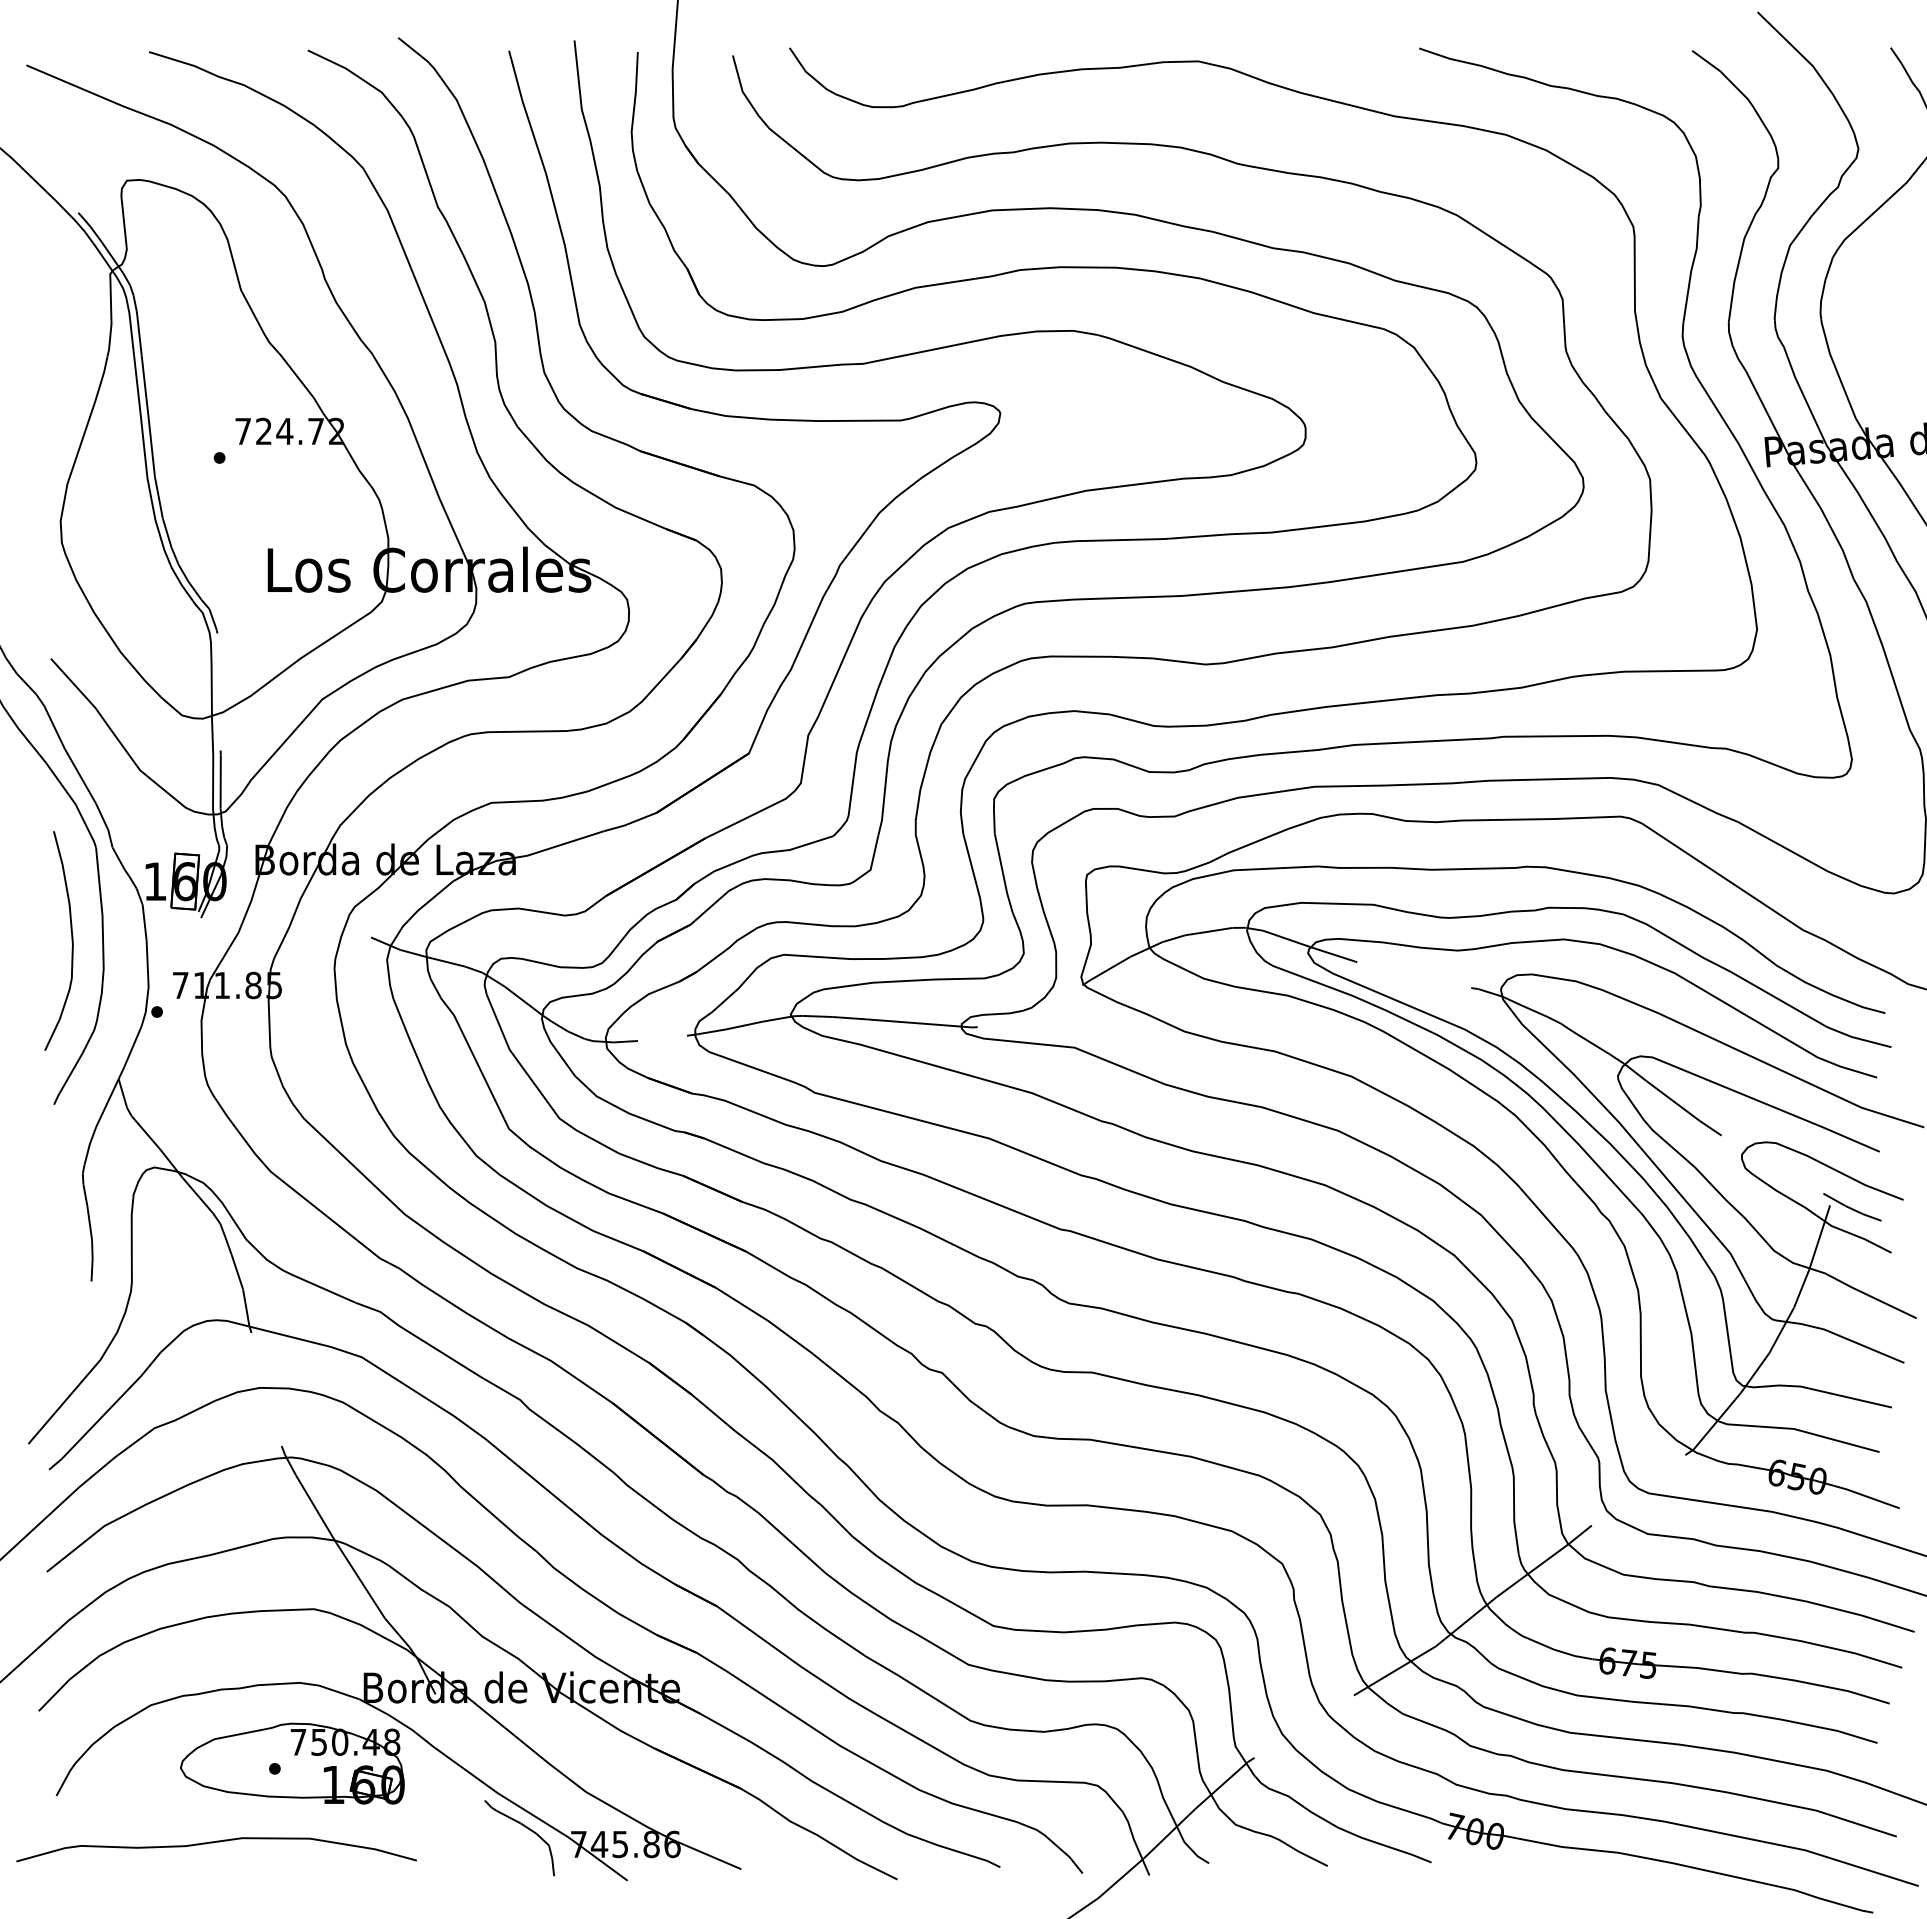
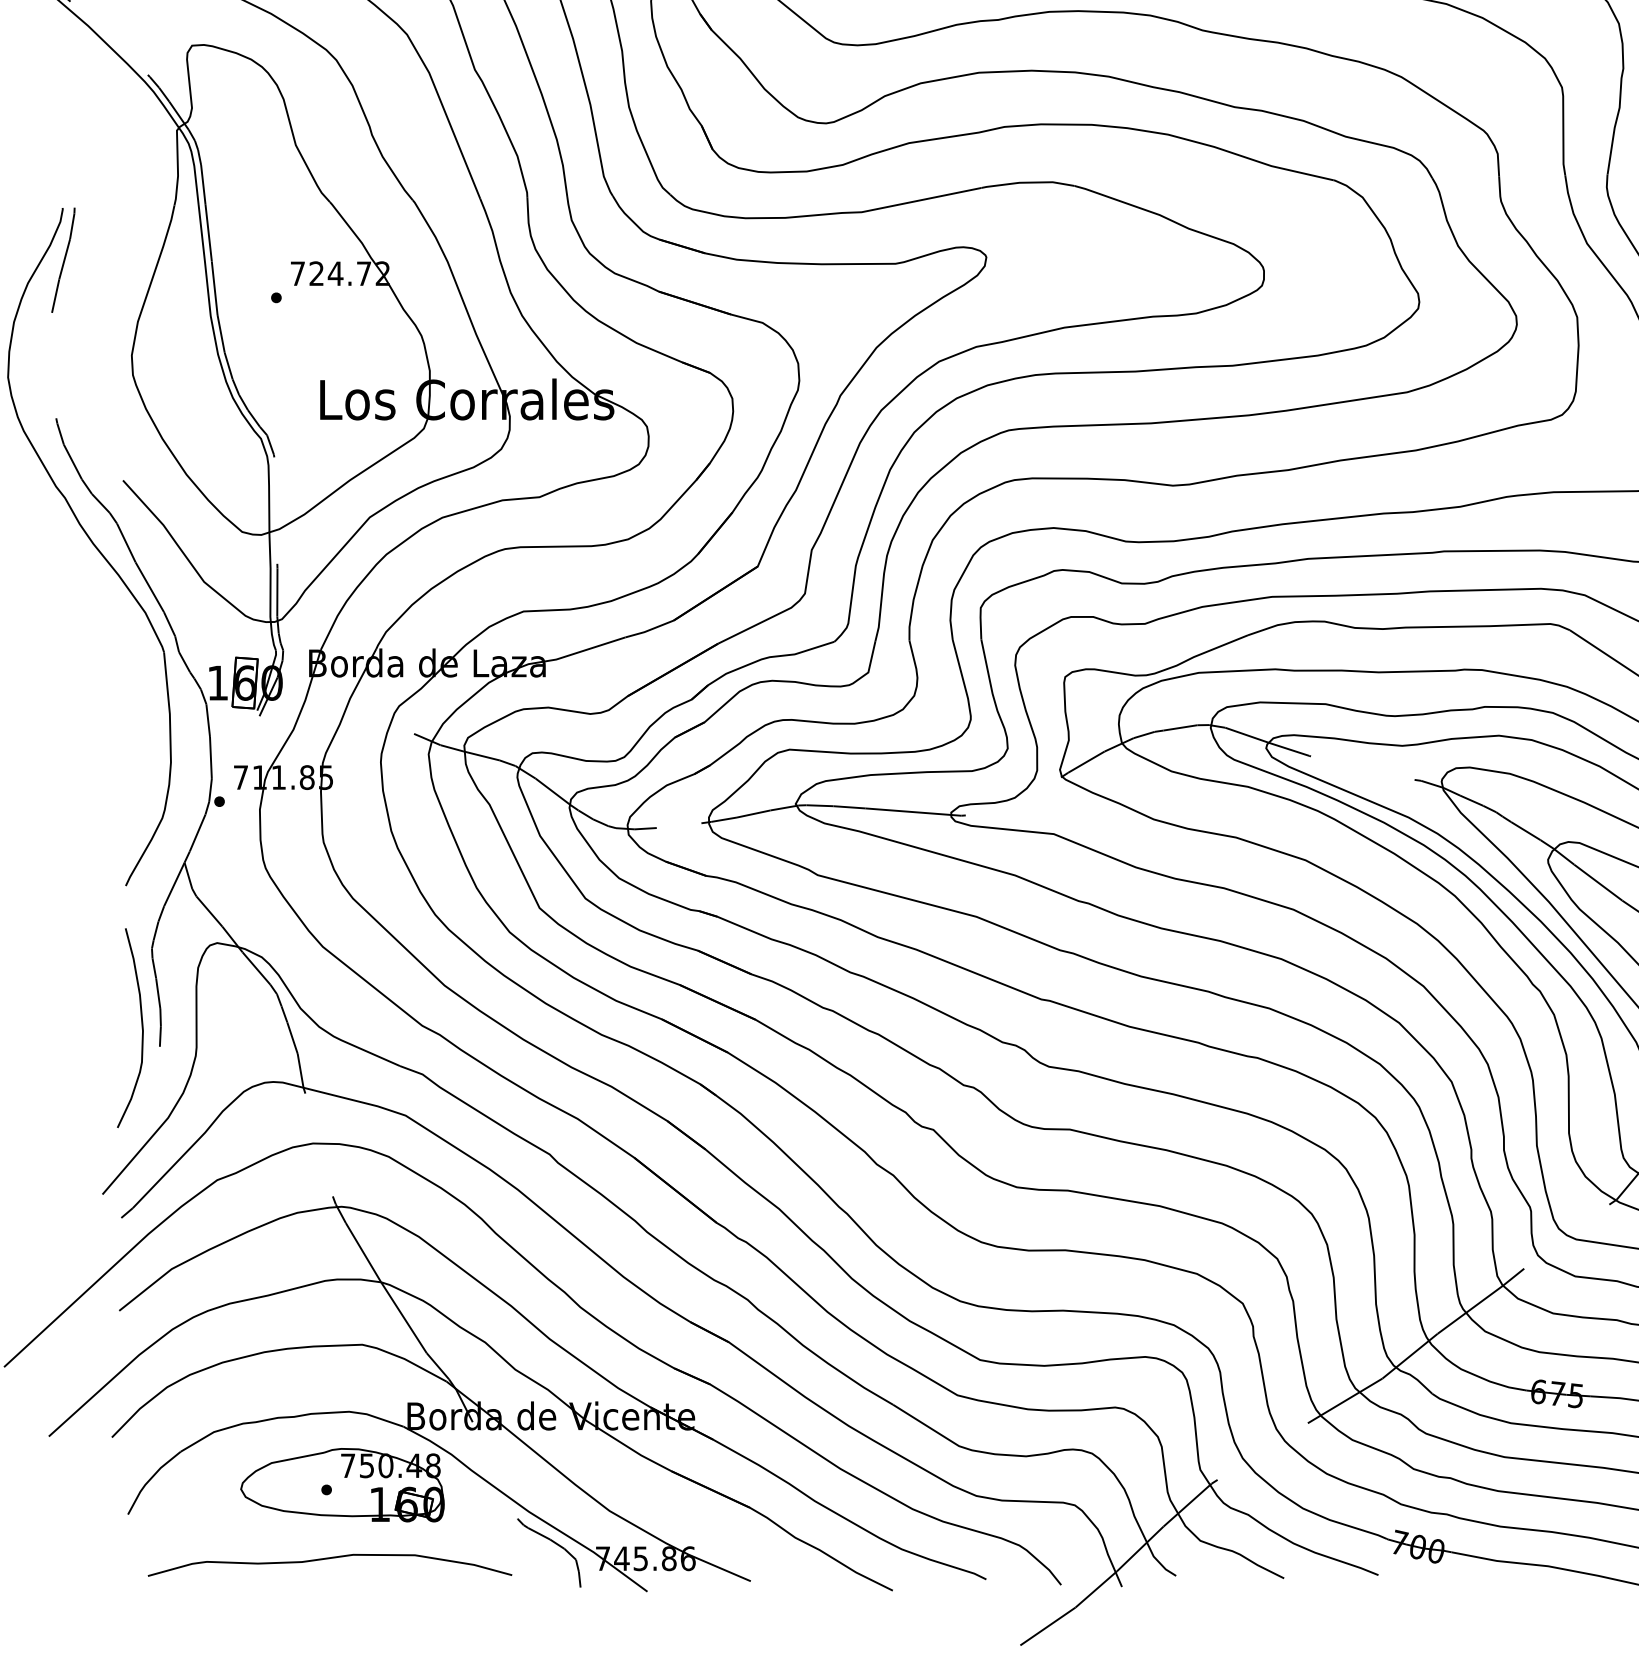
curve: (71, 940) -> (141, 1027), moved
curve: (213, 1843) -> (327, 1559), moved

